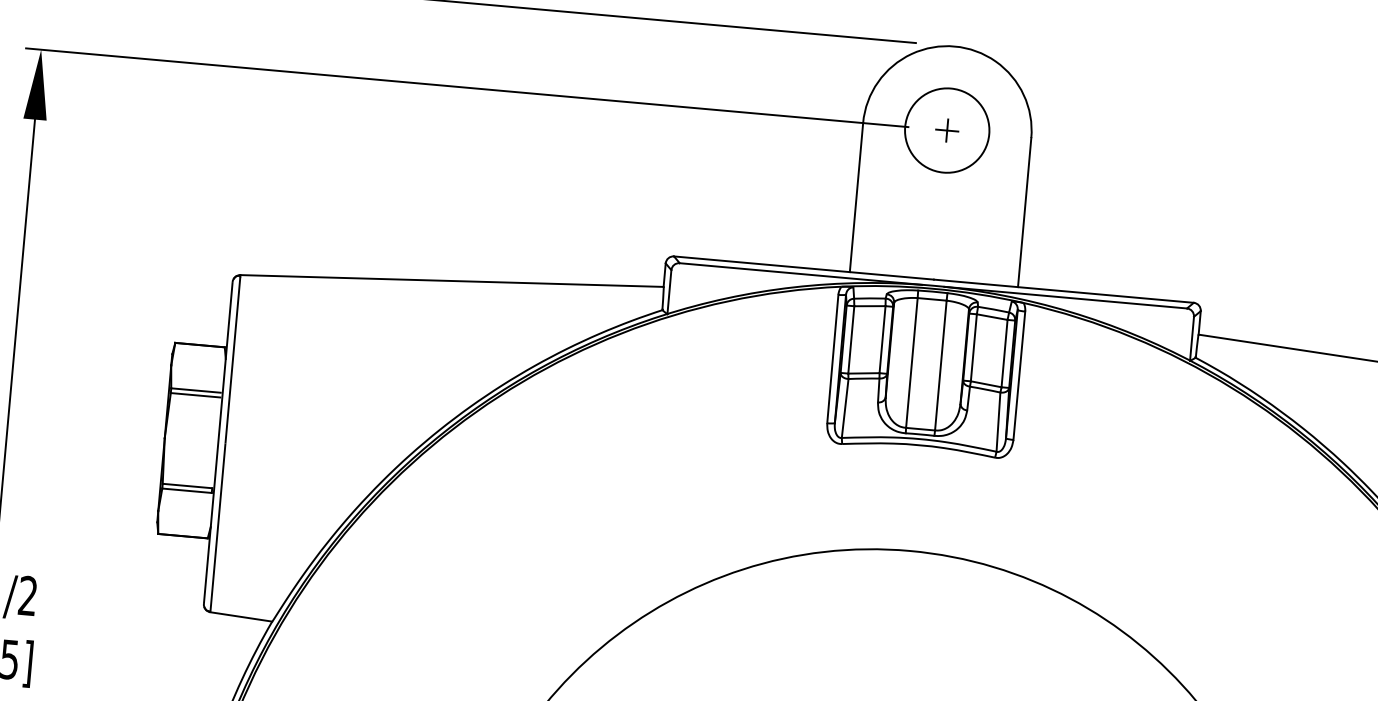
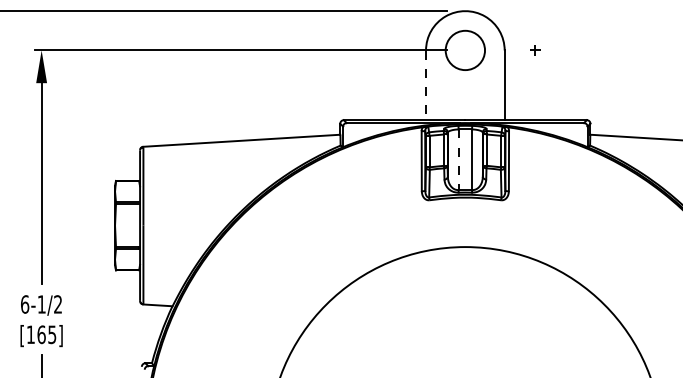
part: (947, 130) -> (535, 50), moved
line: (857, 198) -> (426, 85), solid -> dashed
line: (911, 364) -> (458, 160), solid -> dashed

